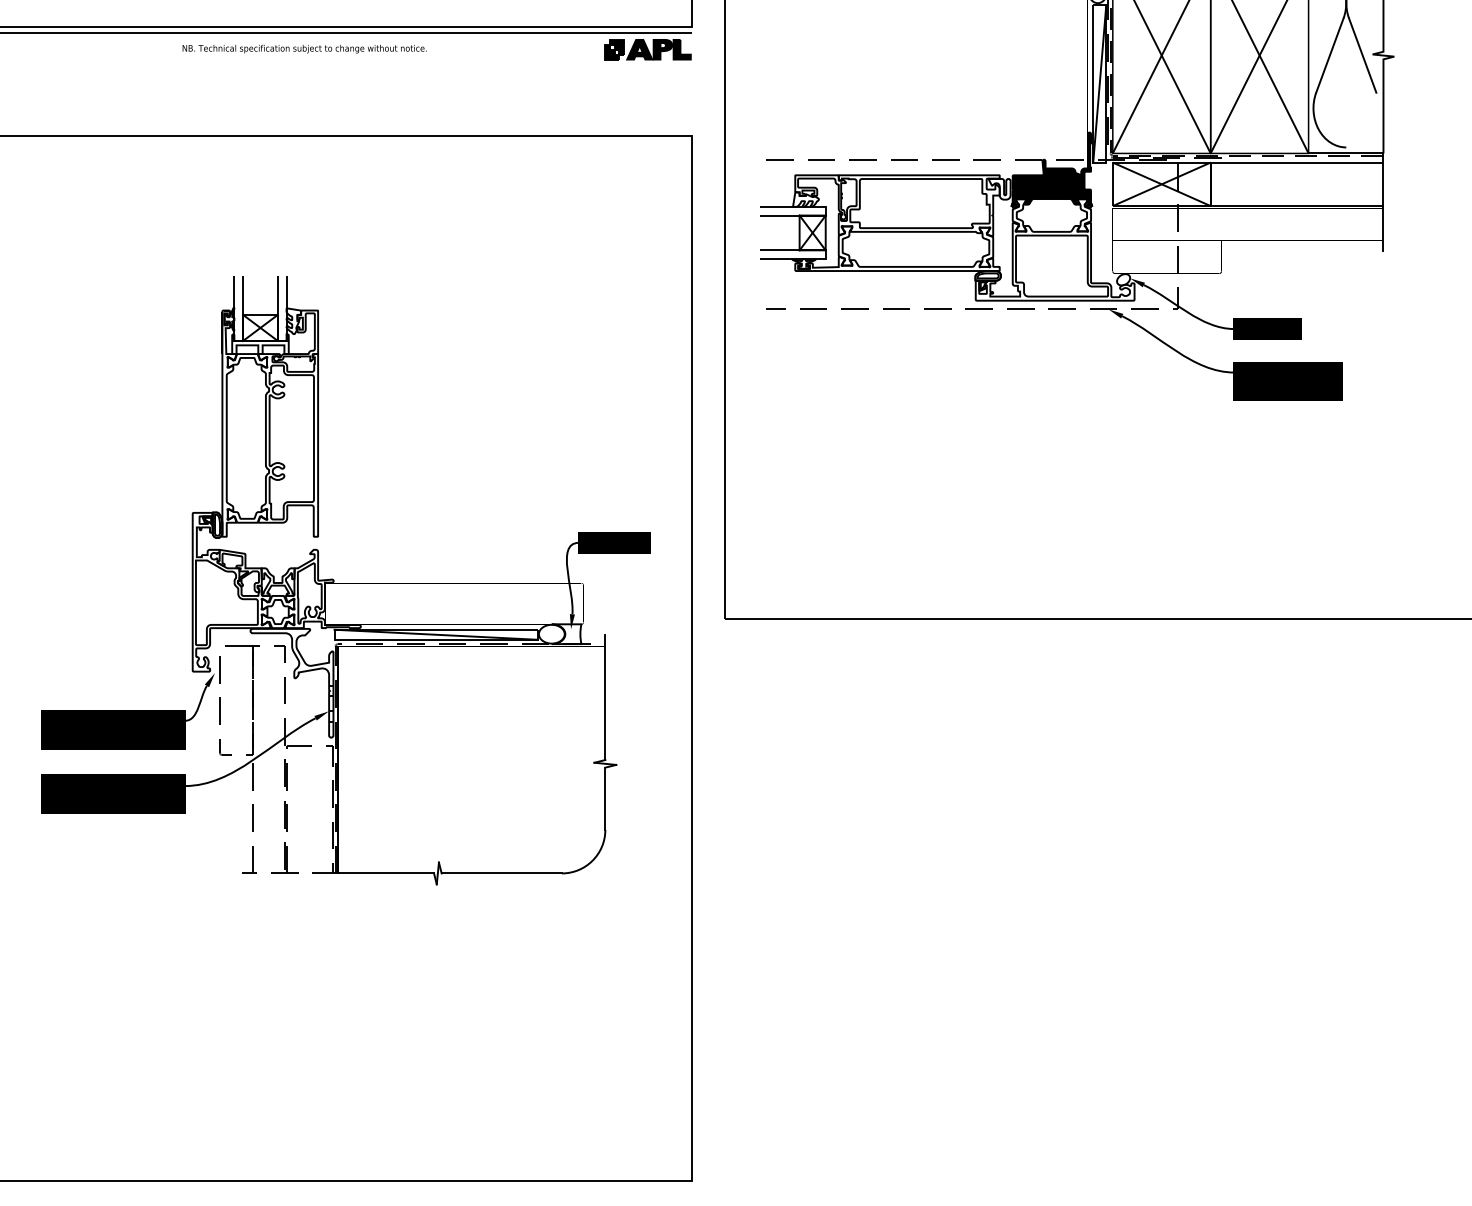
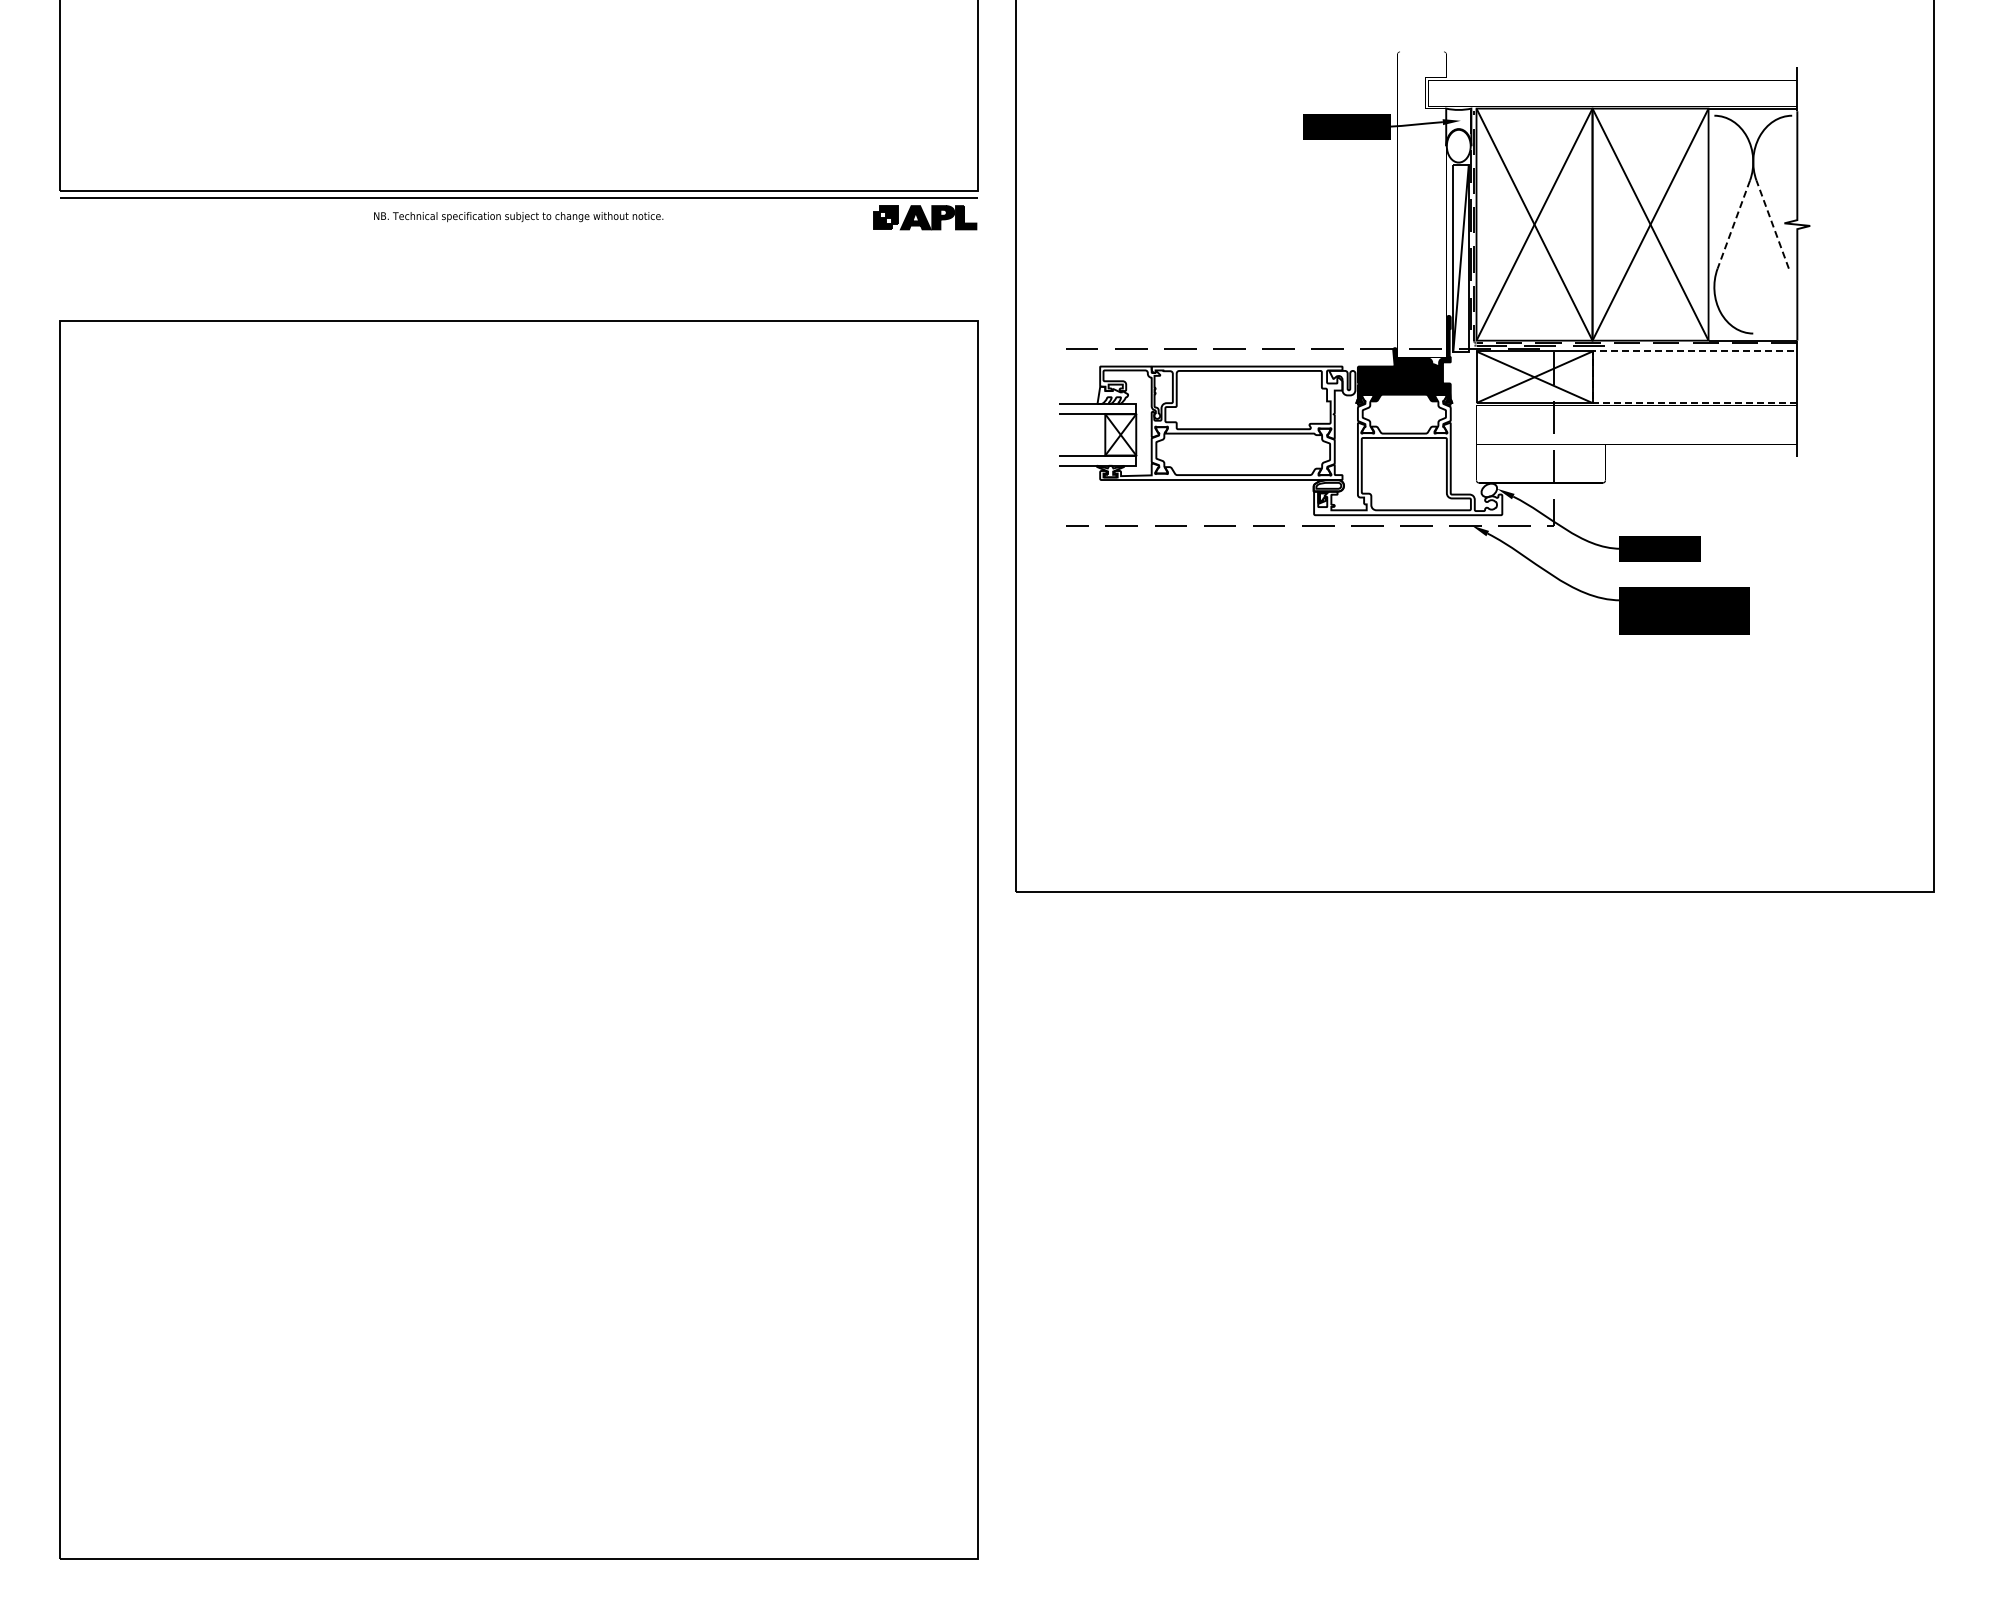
line: (1329, 55) -> (1733, 224), solid -> dashed
line: (1362, 55) -> (1772, 224), solid -> dashed
line: (1210, 184) -> (1592, 377), solid -> dashed
part: (334, 580) -> (553, 846), removed

